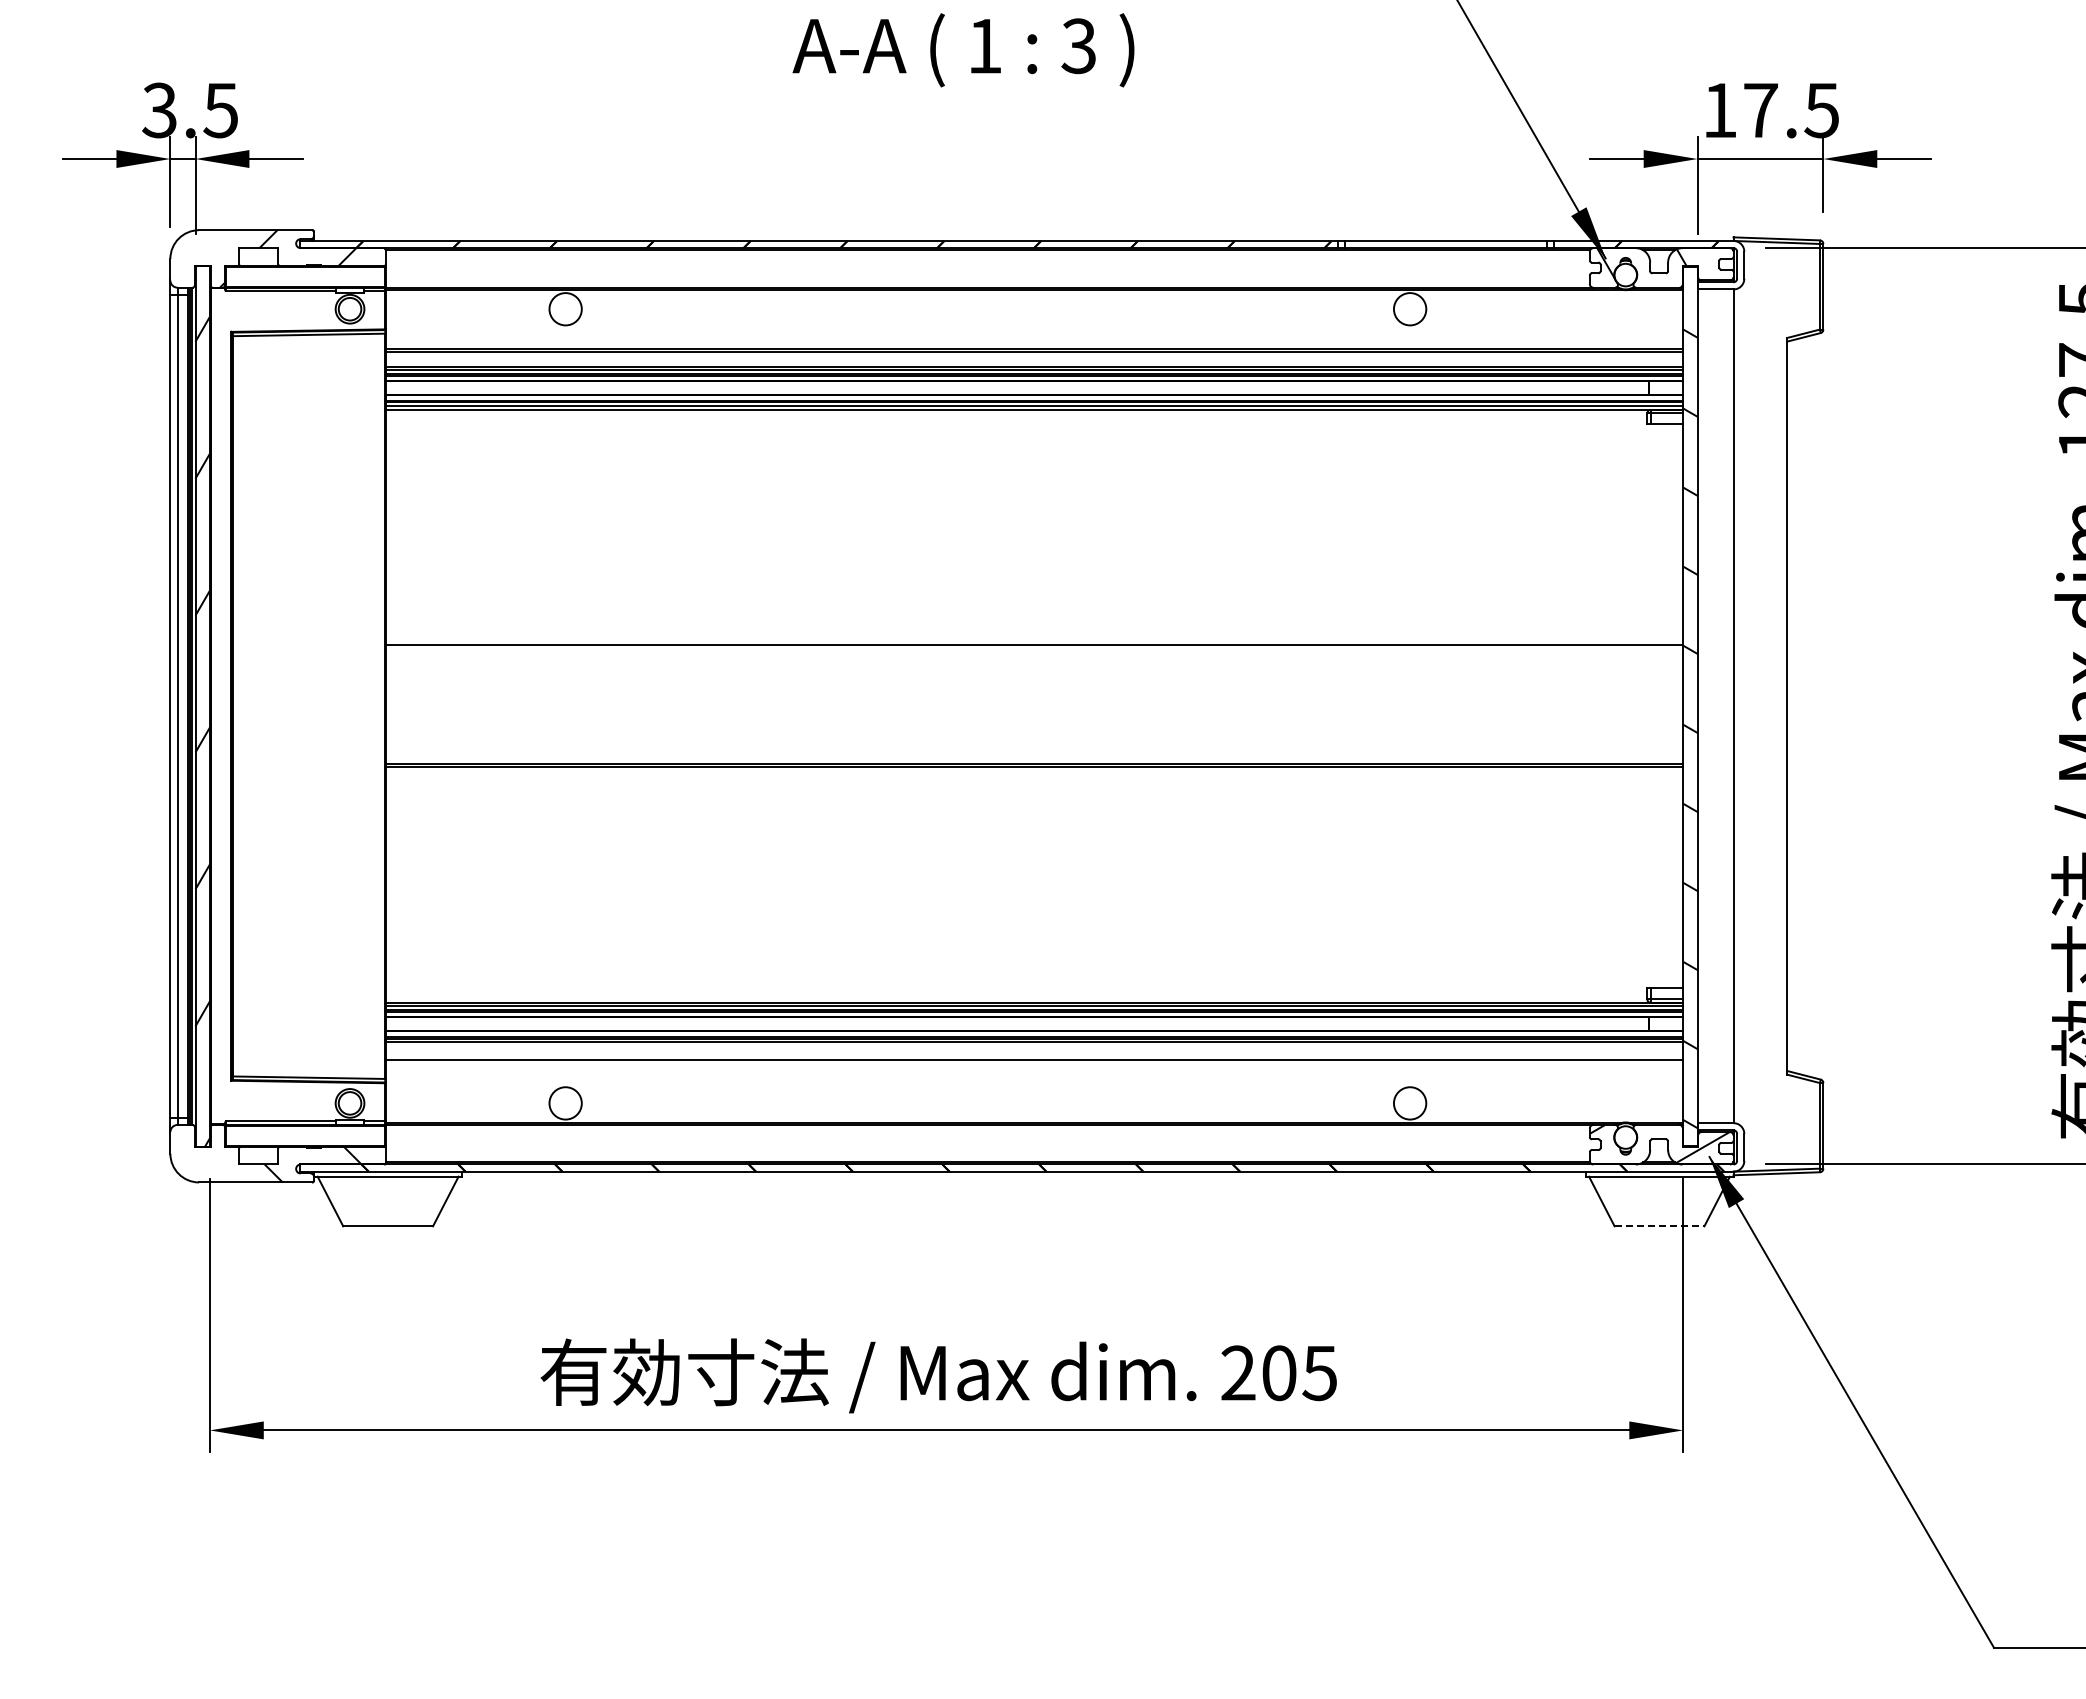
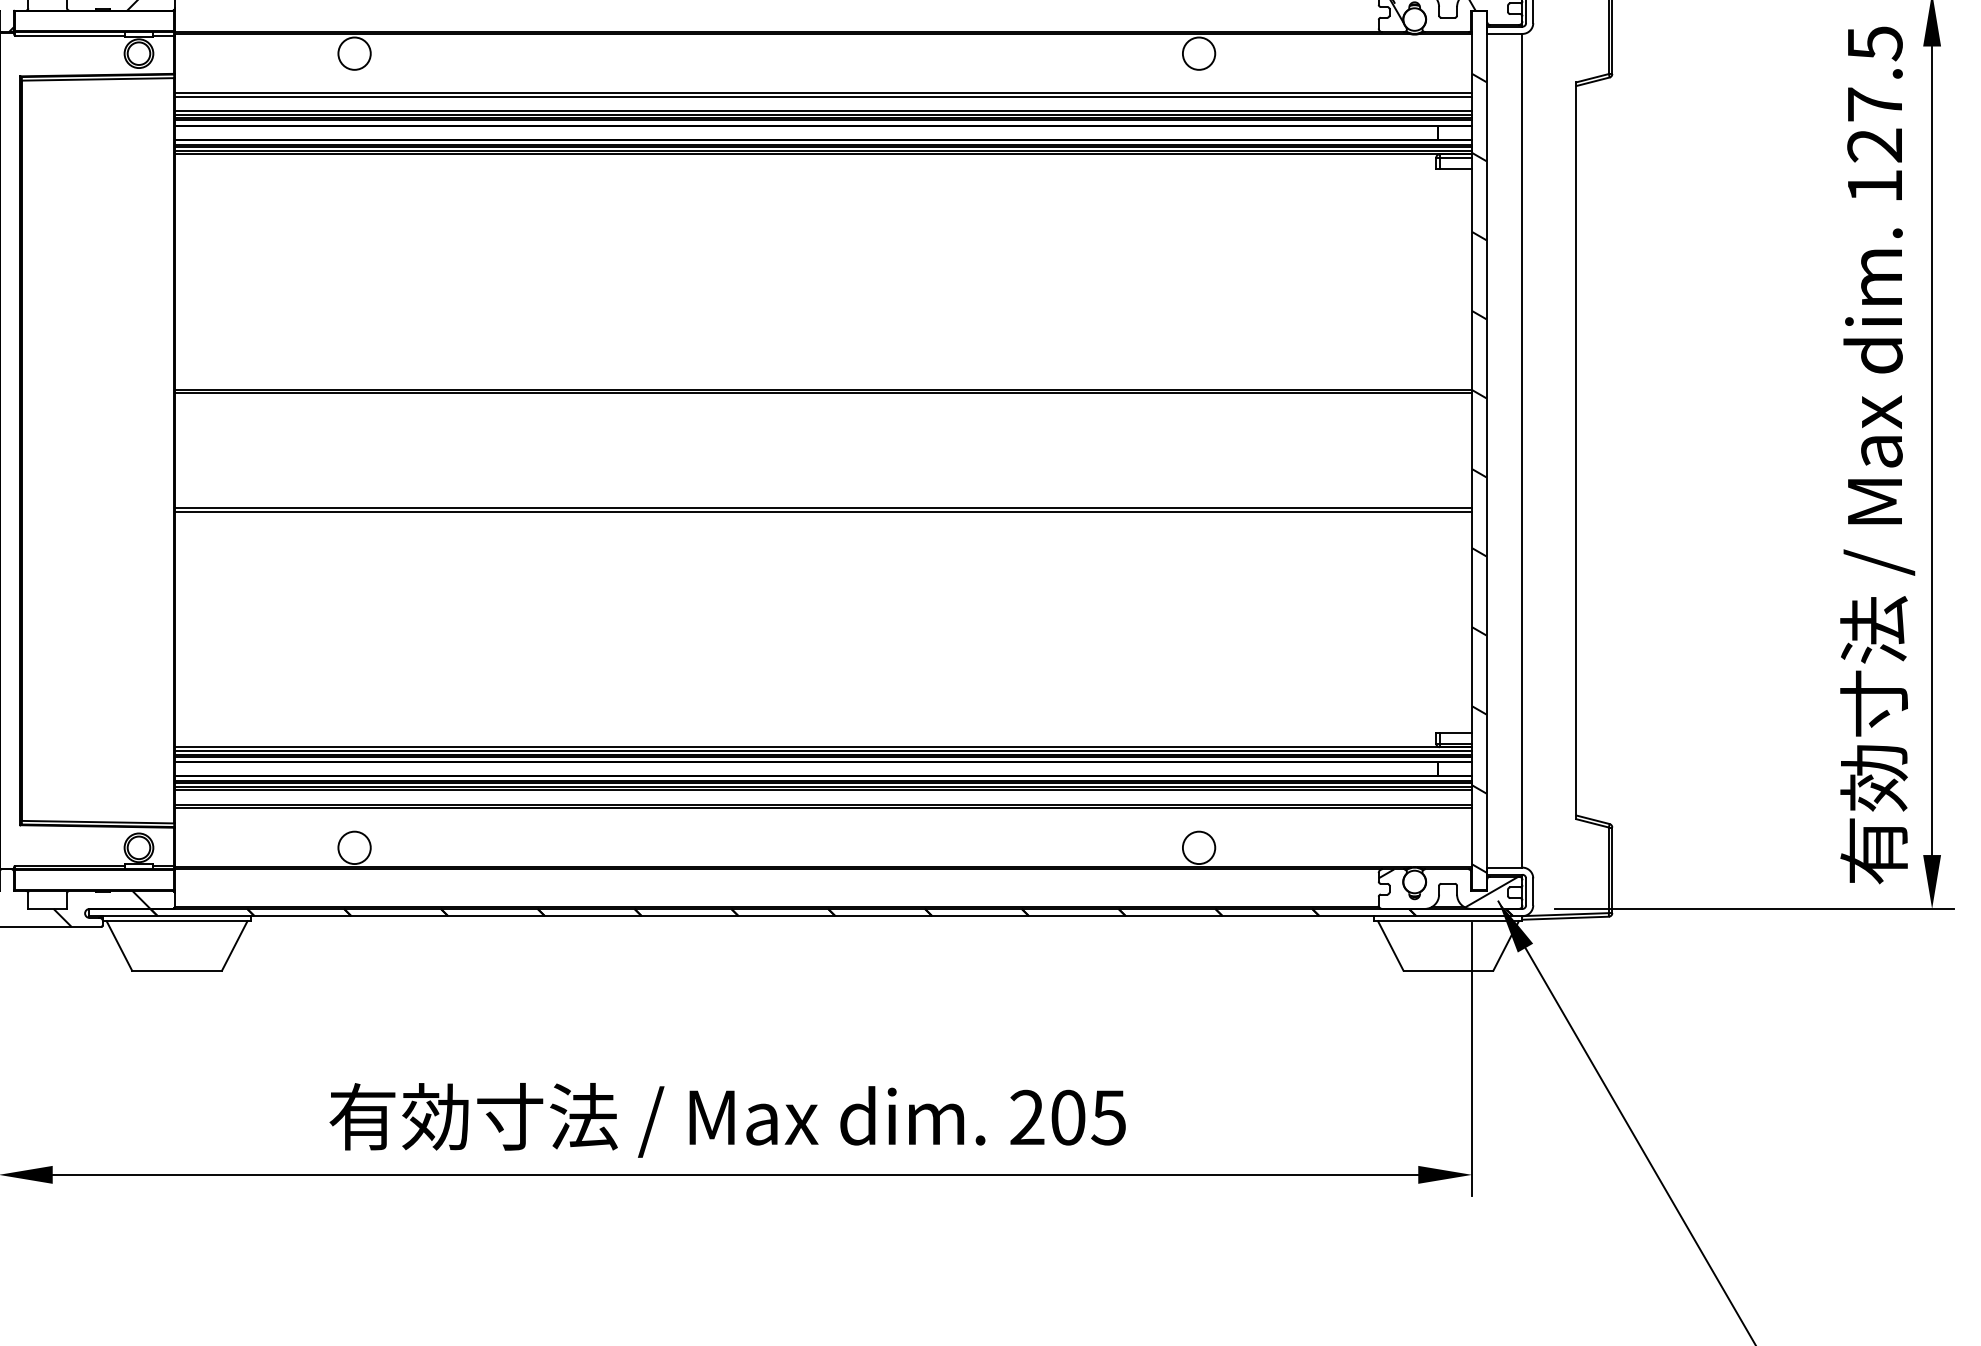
line: (1034, 648) -> (823, 392), added
line: (1034, 1045) -> (823, 789), added
line: (1034, 1063) -> (823, 807), added
line: (1659, 1226) -> (1448, 970), dashed -> solid

